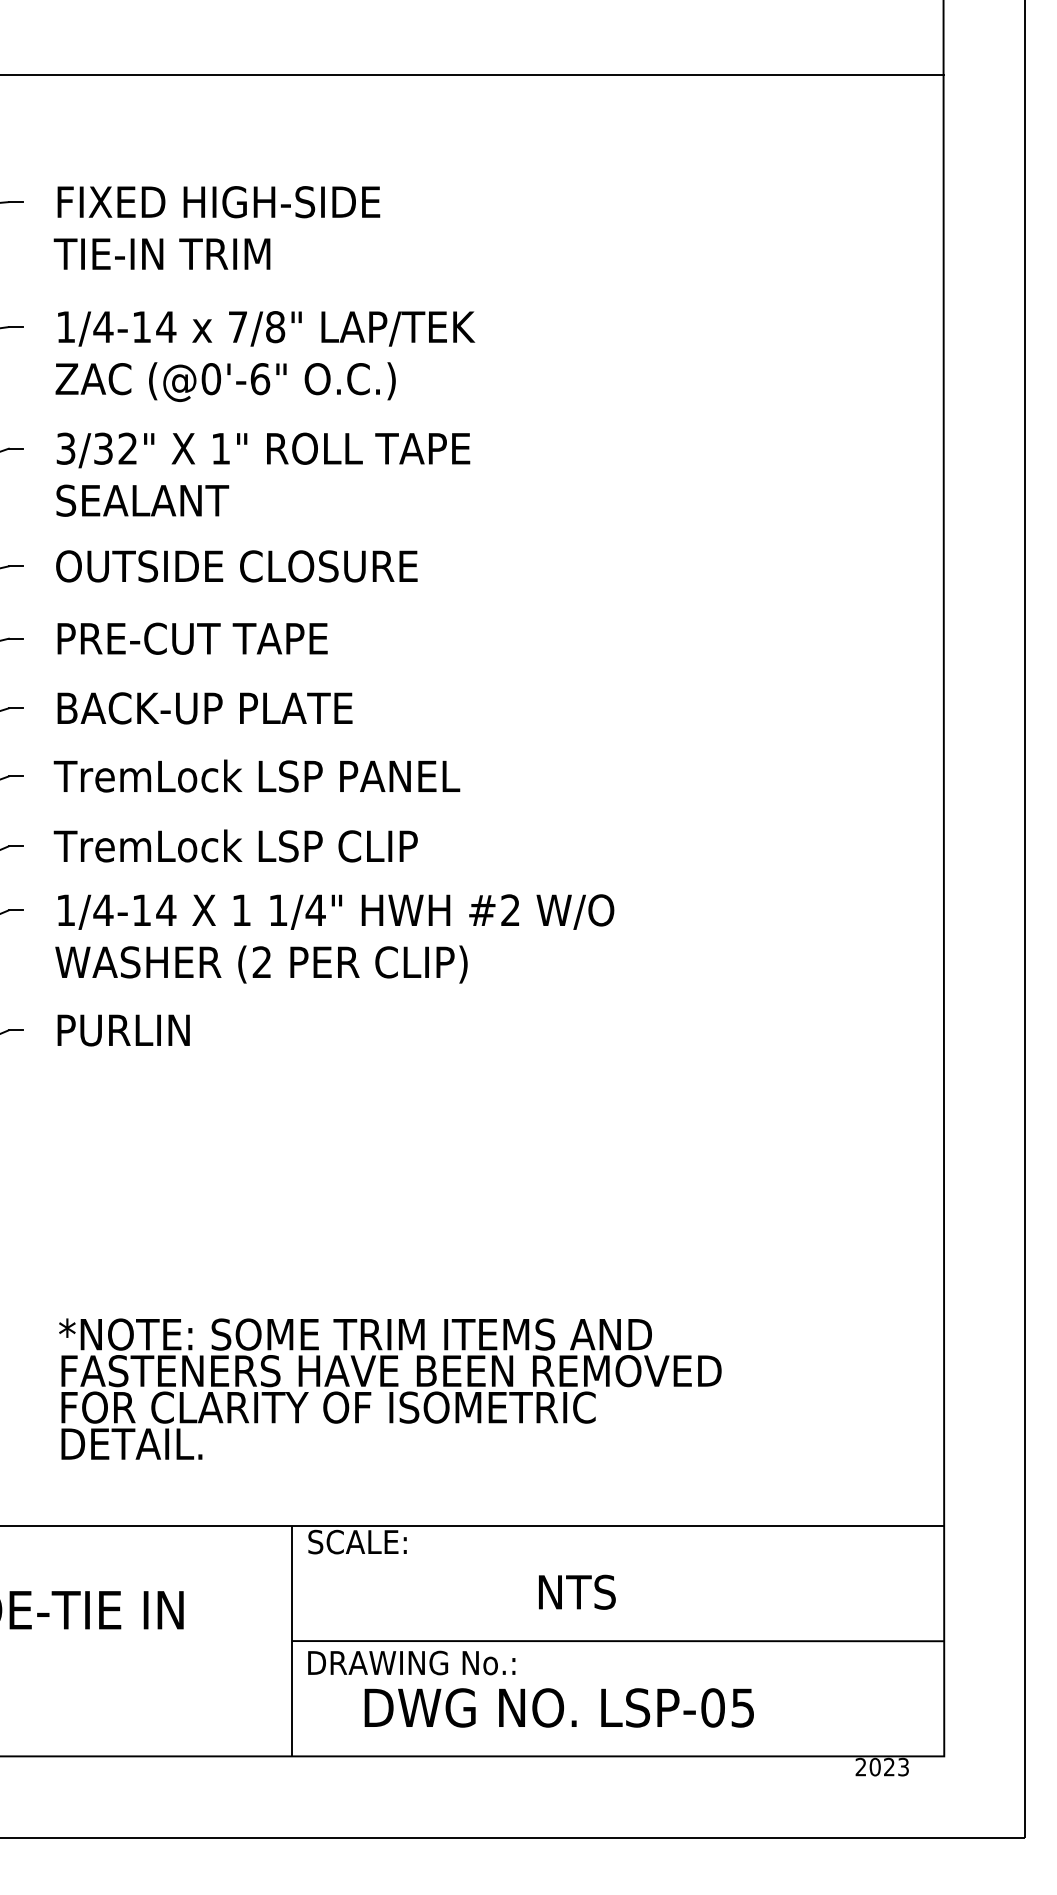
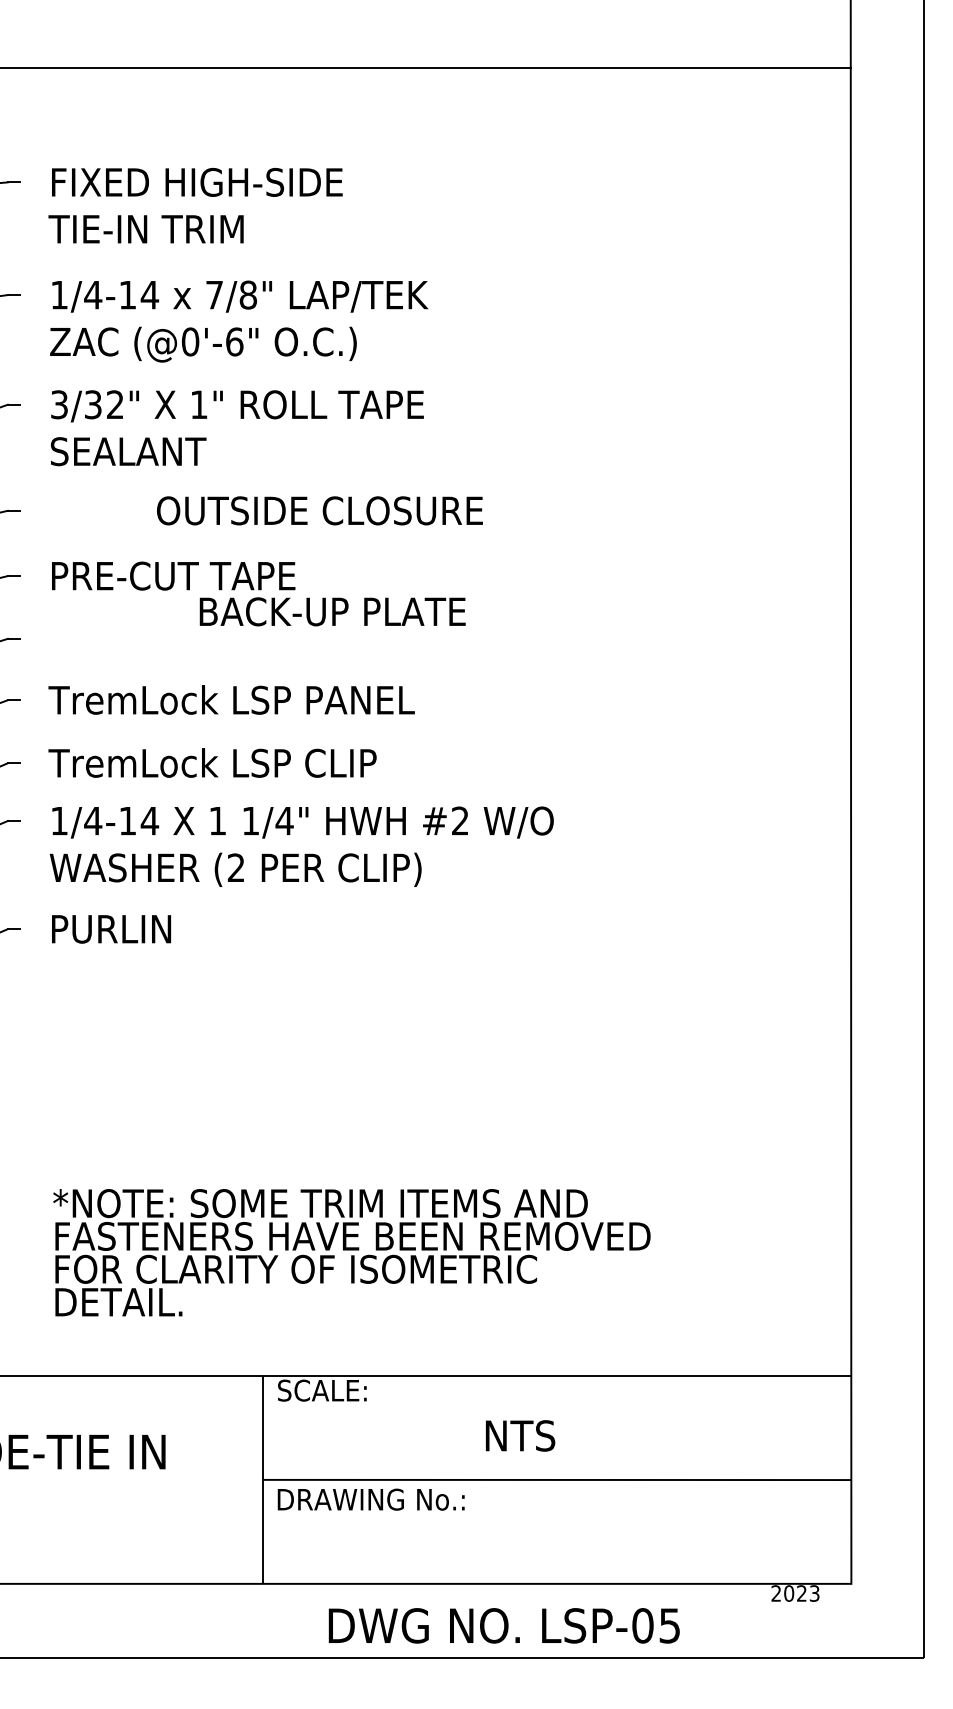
text: (236, 566) -> (319, 510), moved
text: (204, 708) -> (332, 611), moved
text: (558, 1707) -> (503, 1625), moved

